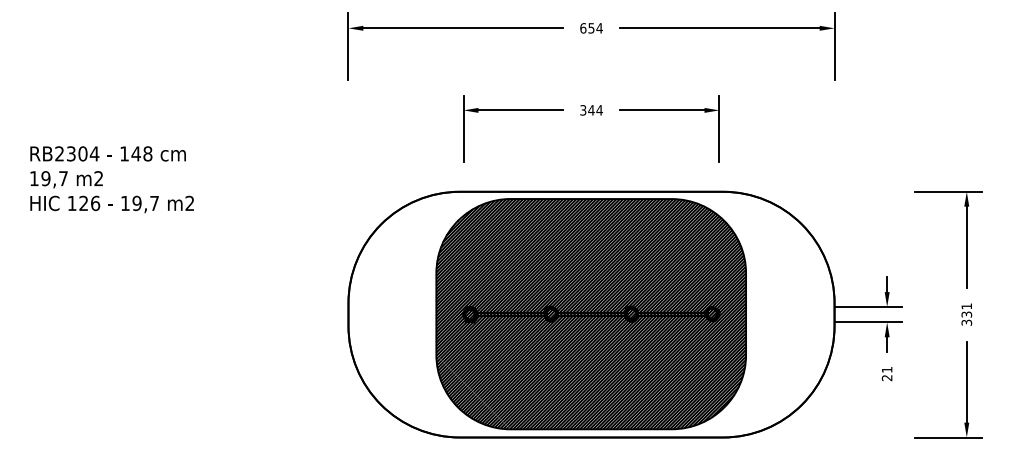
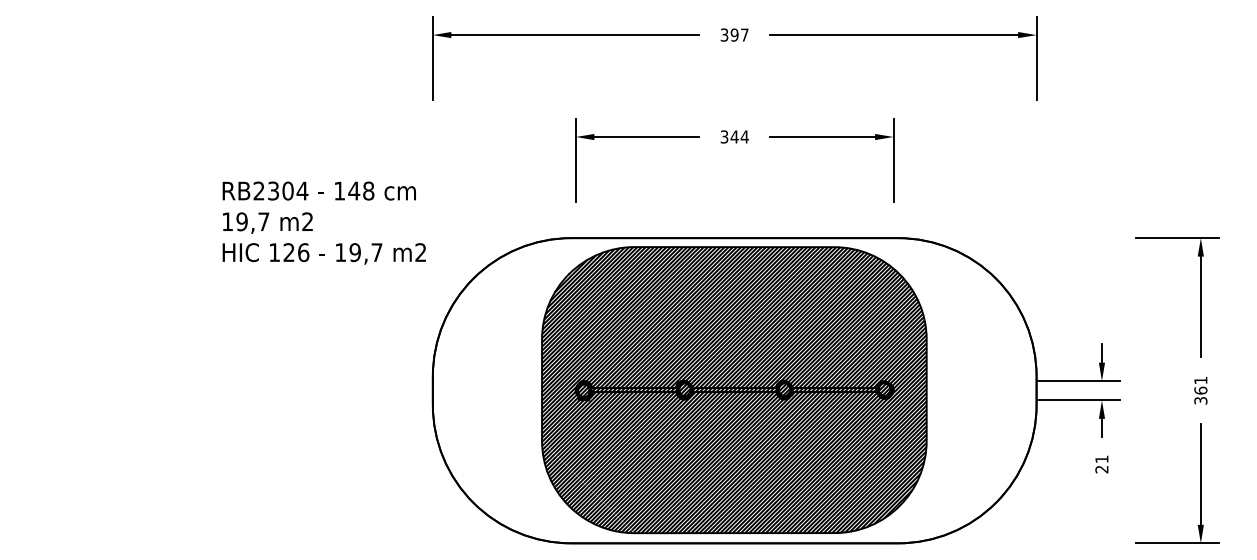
text: (591, 27) -> (734, 34), 654 -> 397
text: (111, 179) -> (323, 222), moved
text: (966, 314) -> (1200, 390), 331 -> 361

